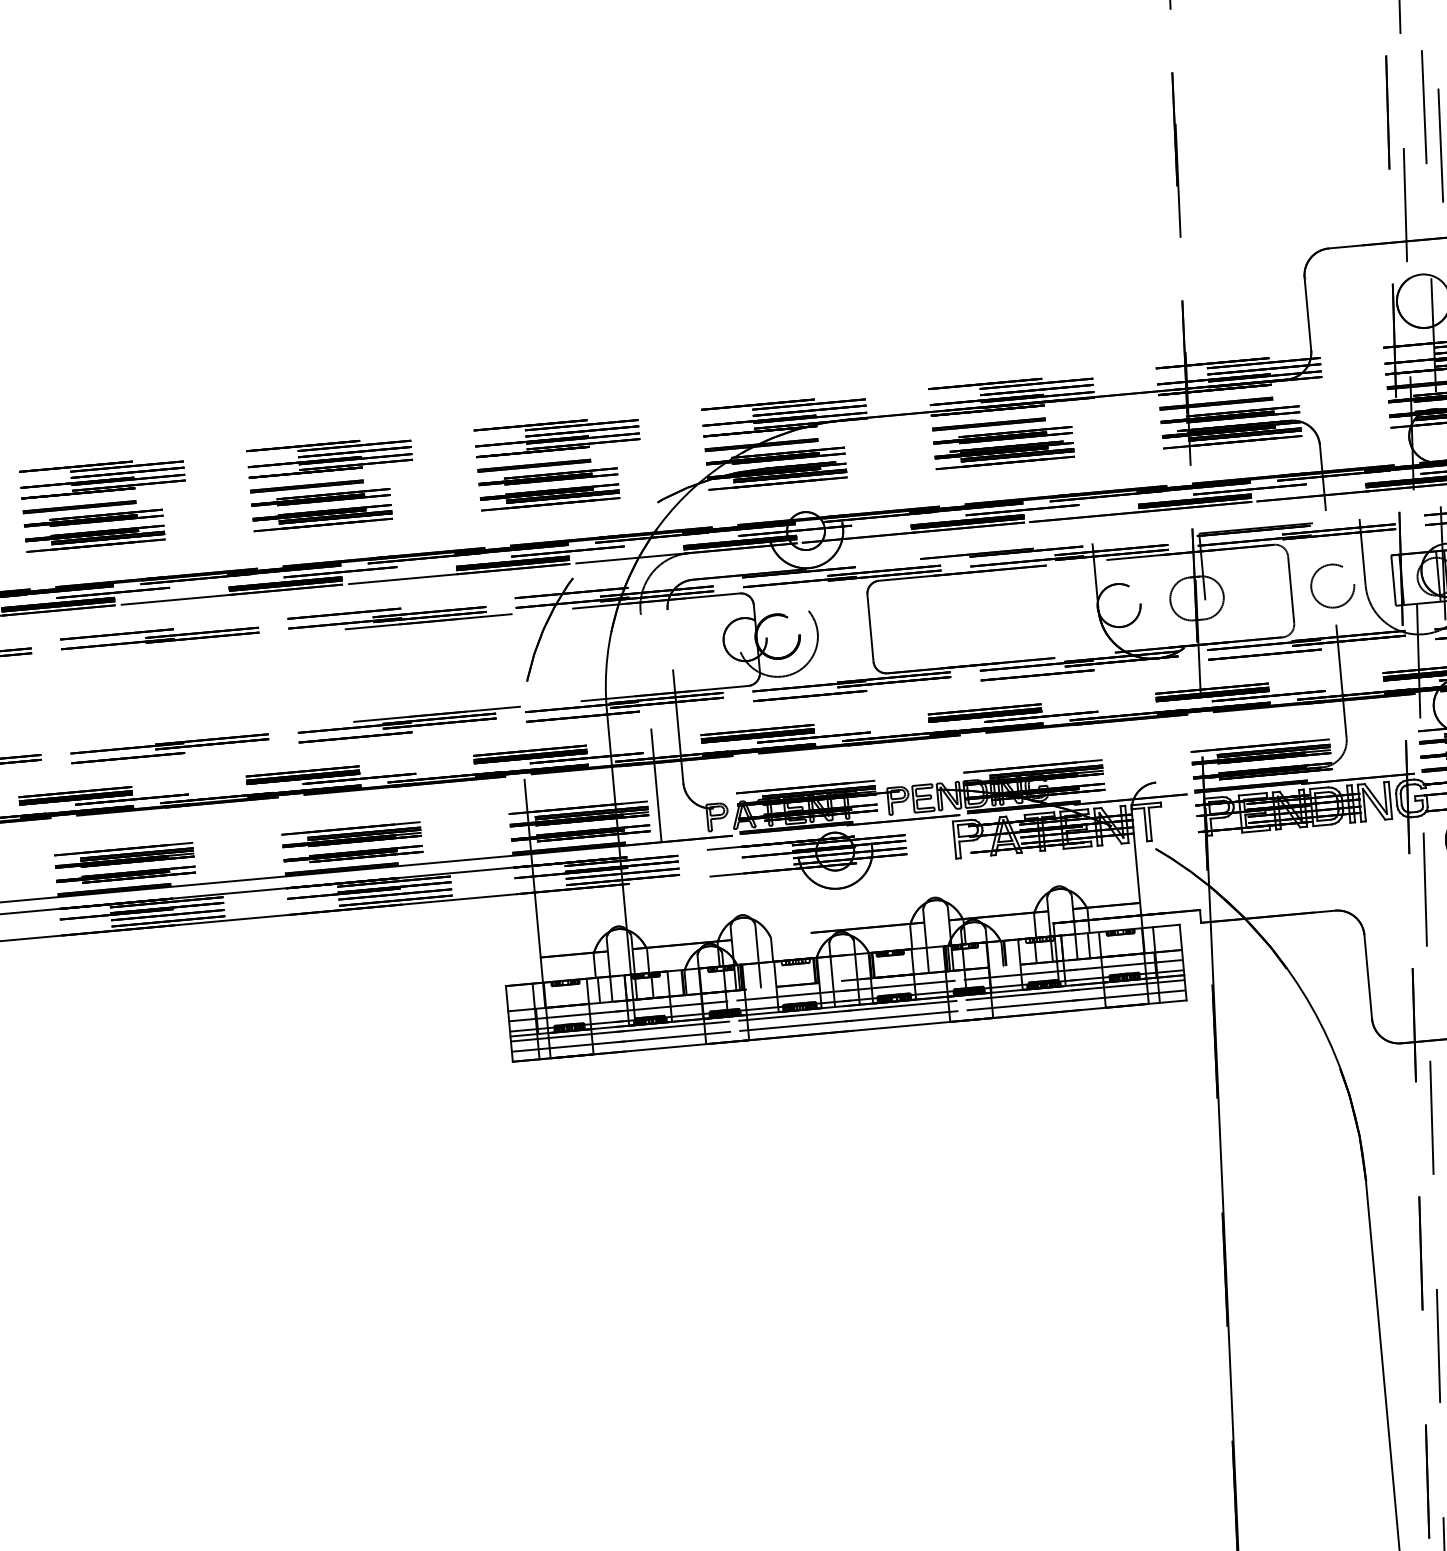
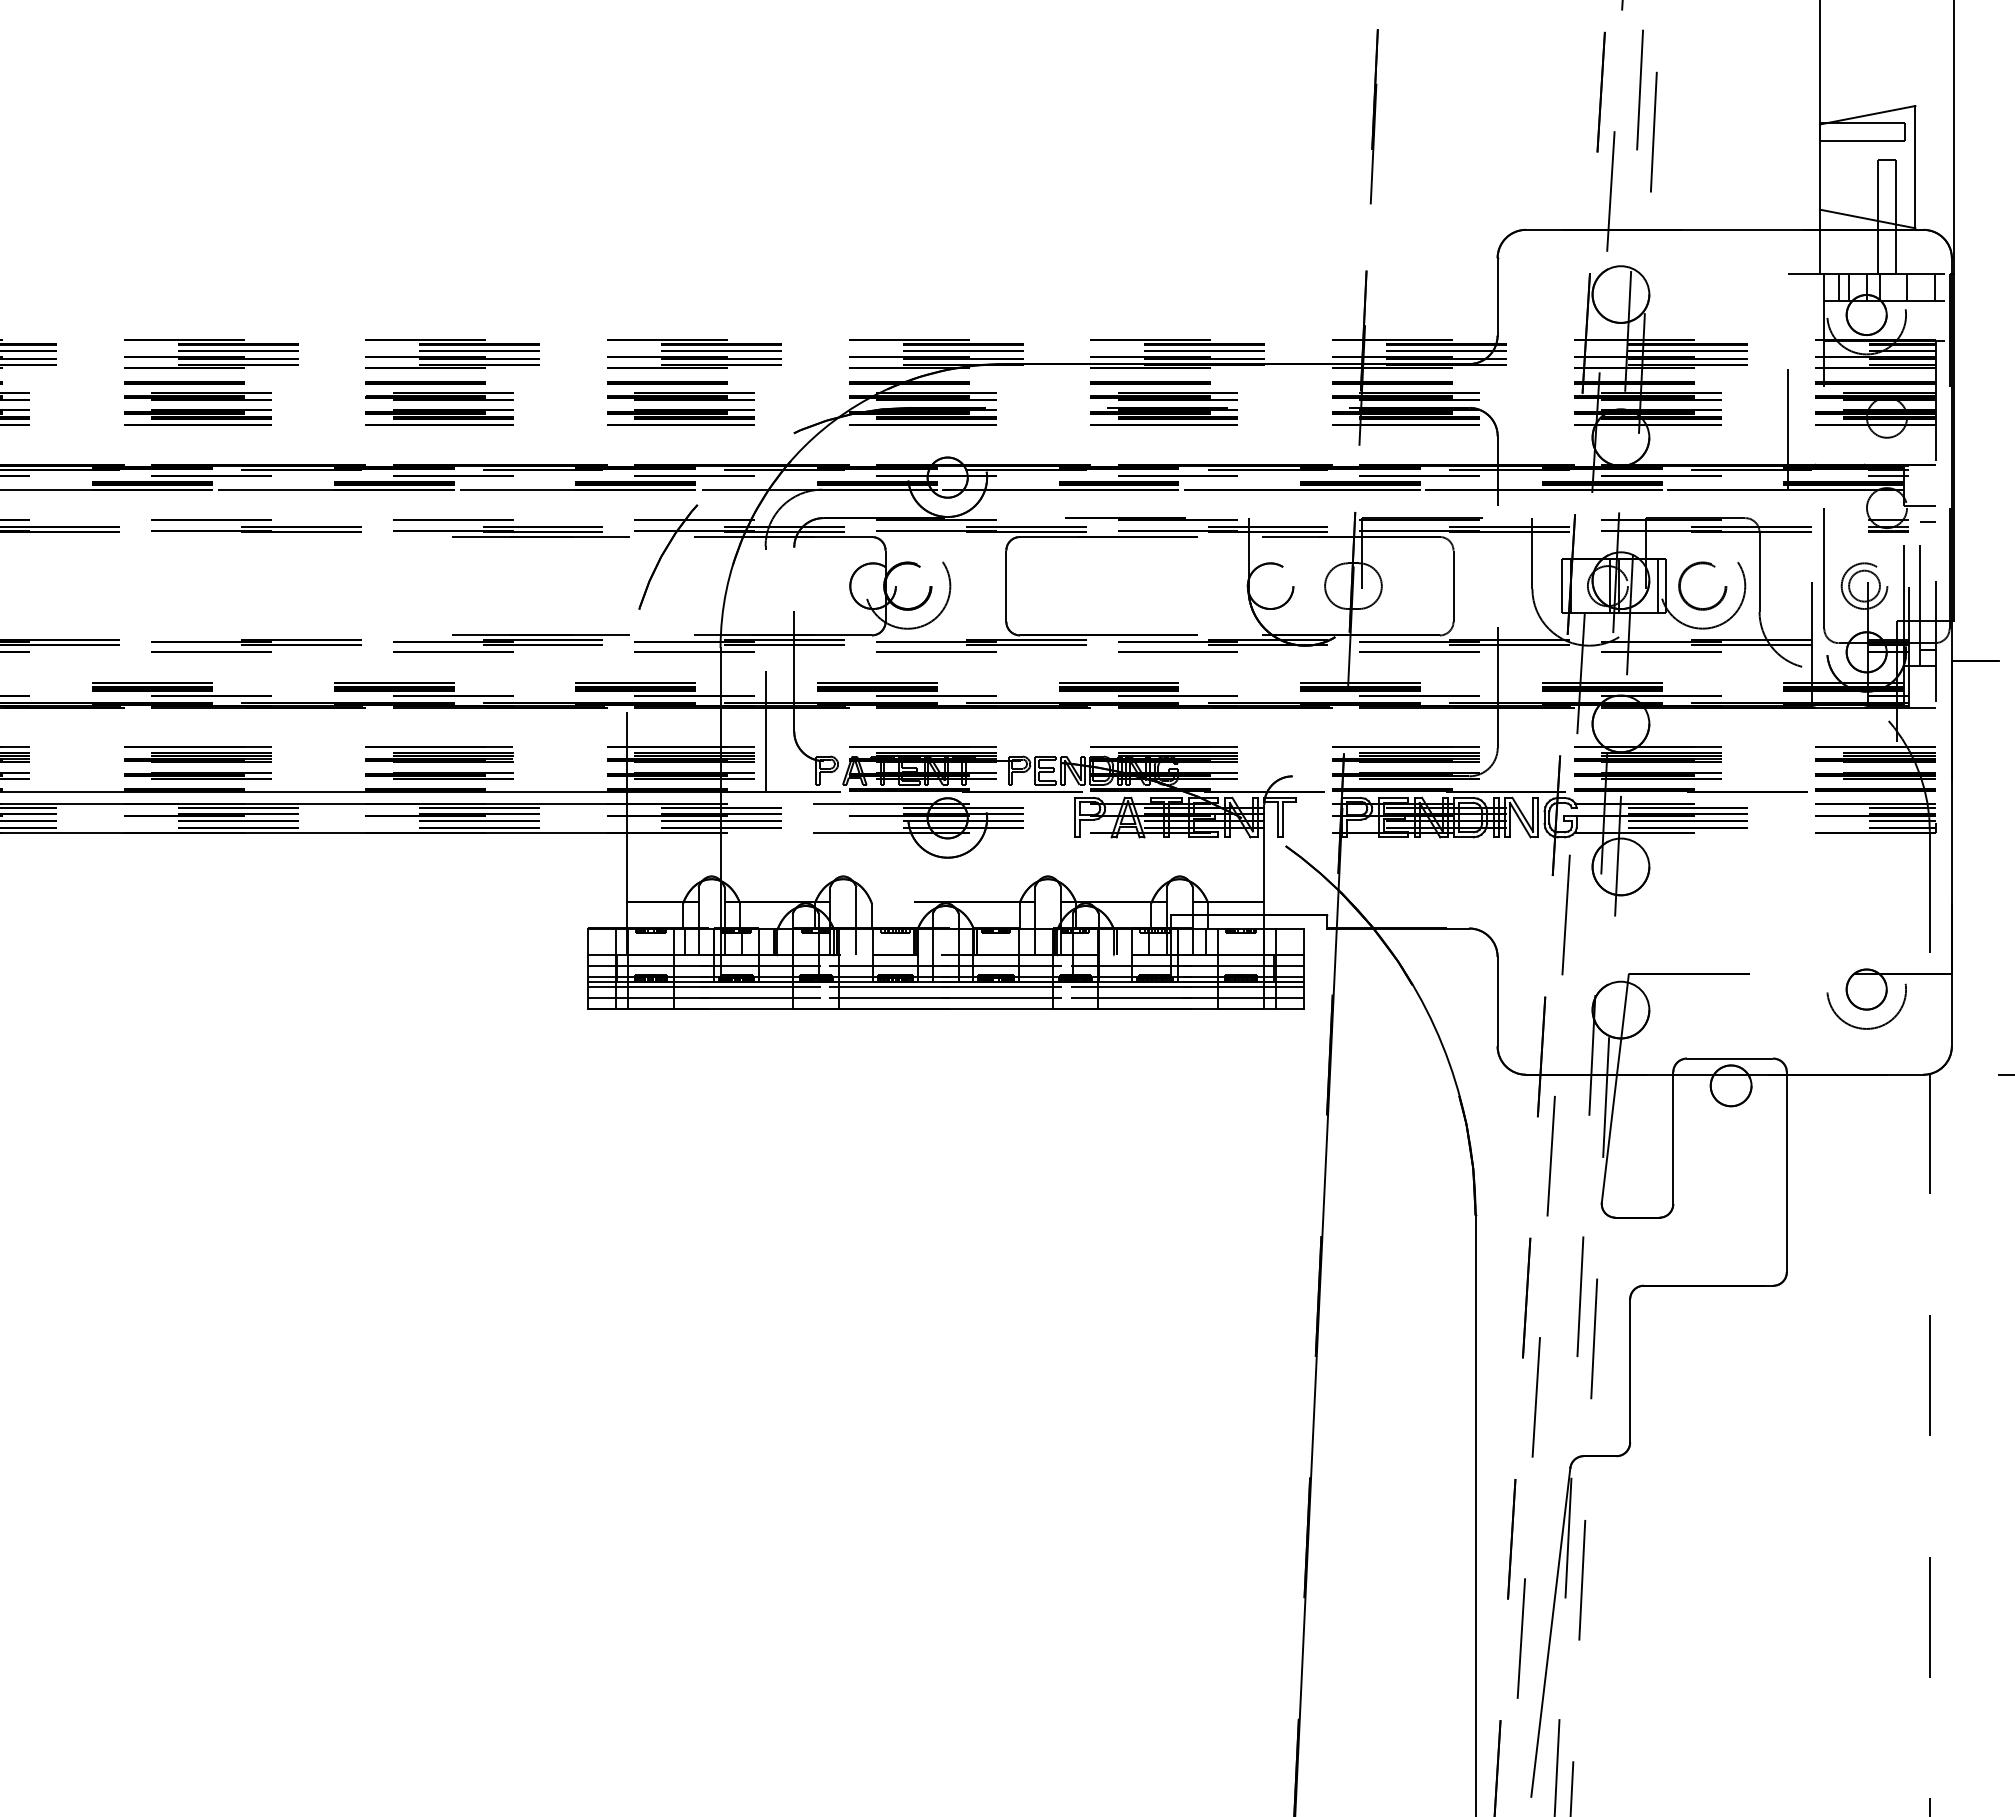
circle: (1332, 585) -> (1497, 585), removed

